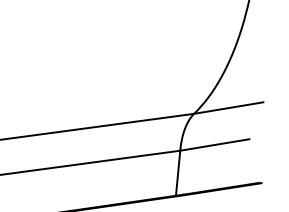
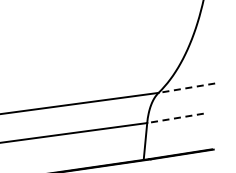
line: (228, 108) -> (186, 88), solid -> dashed
line: (214, 145) -> (175, 118), solid -> dashed

